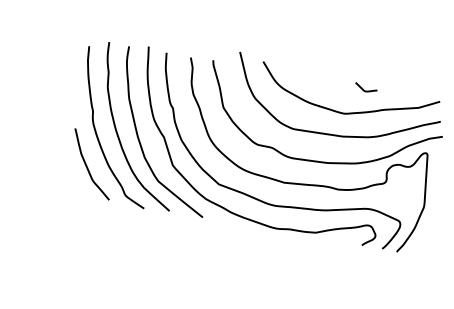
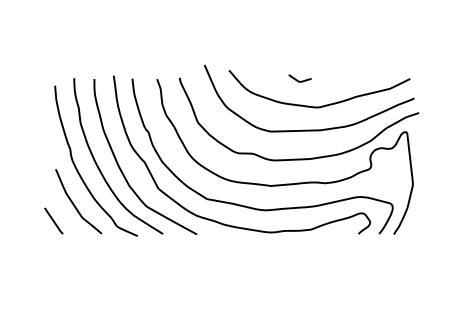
curve: (365, 89) -> (299, 80), moved
line: (64, 178) -> (53, 220), added

